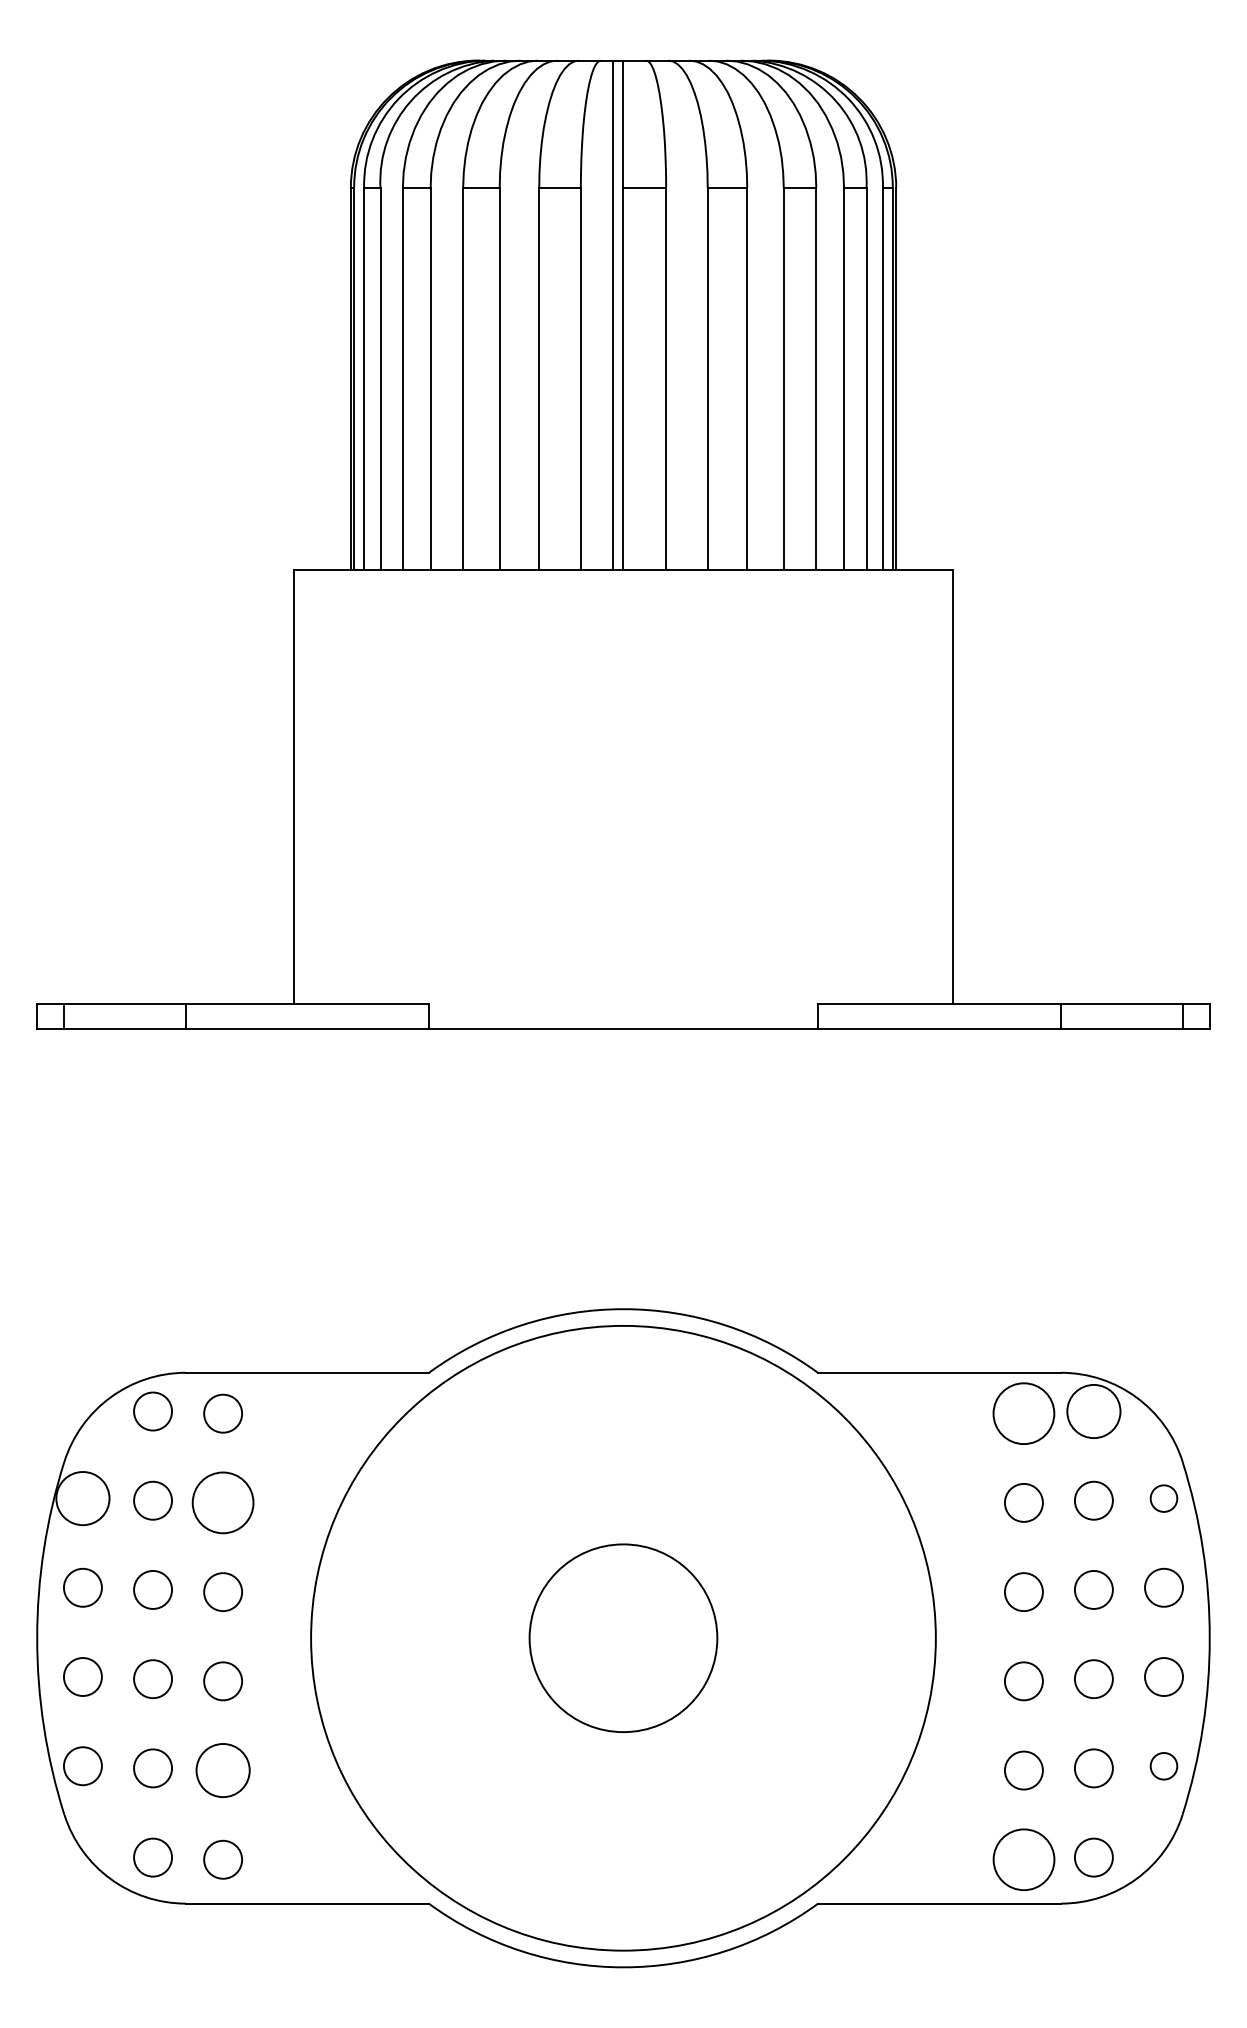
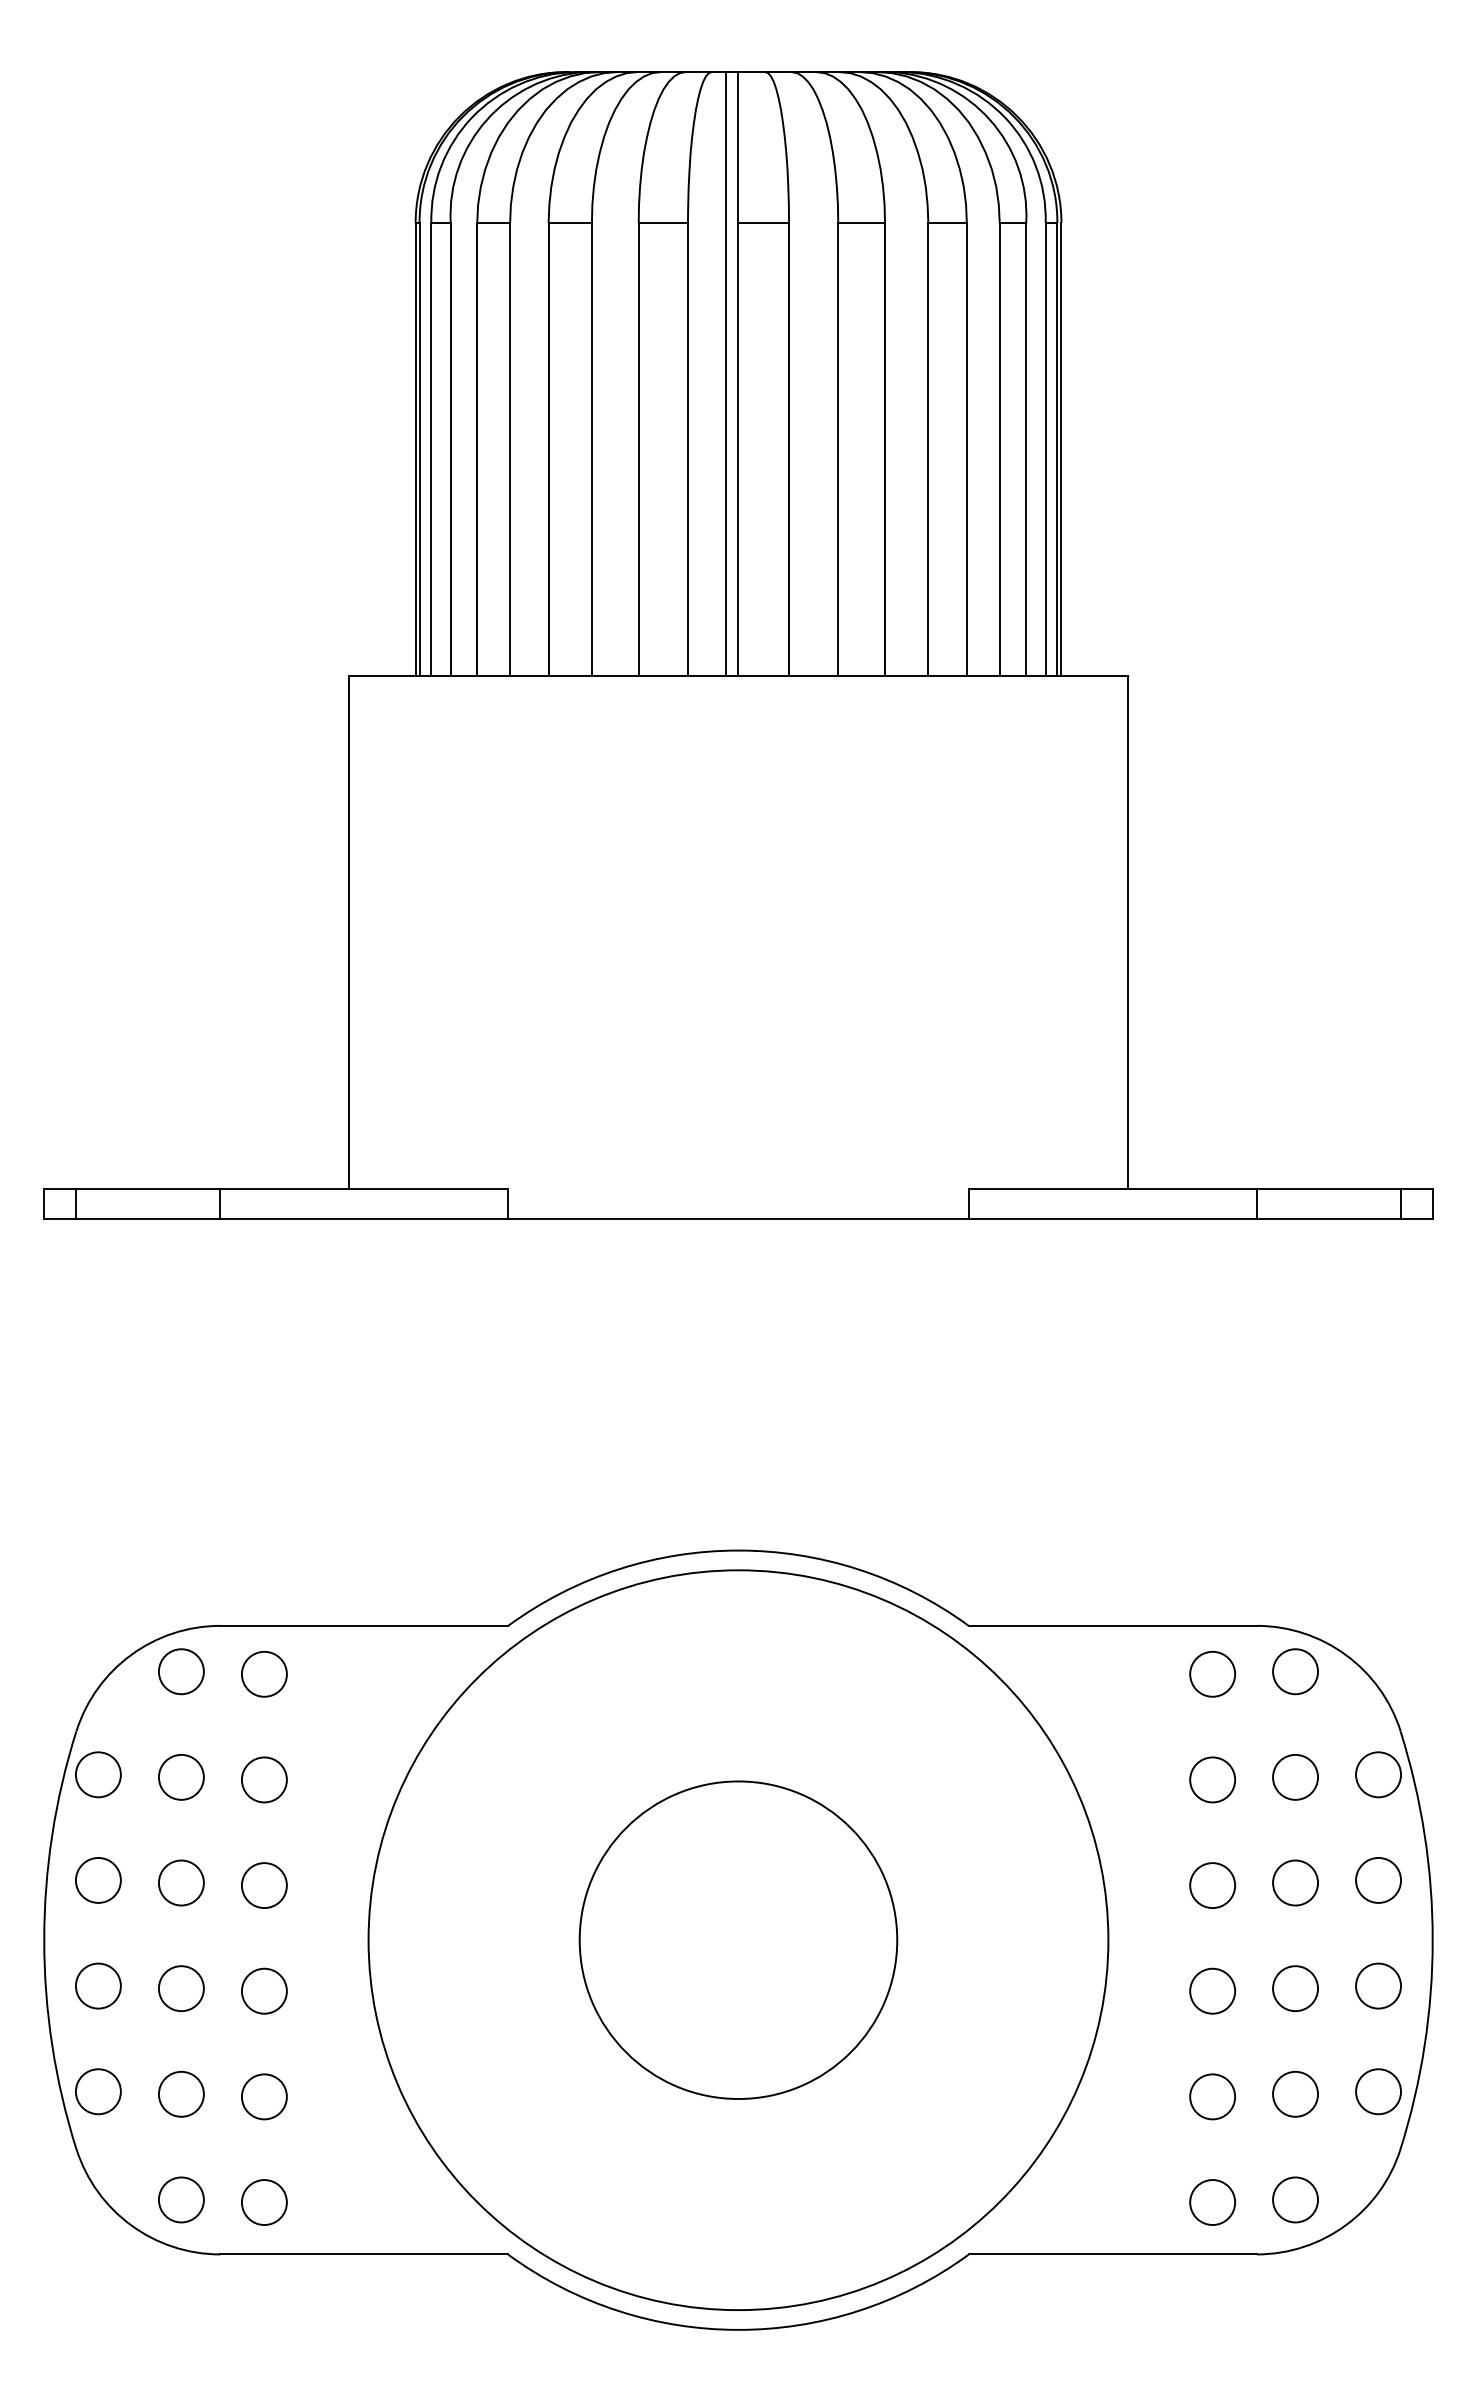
circle: (1093, 1411) -> (1295, 1671), size x0.71
circle: (1023, 1413) -> (1212, 1673), size x0.62
circle: (82, 1498) -> (97, 1774), size x0.71
circle: (1163, 1498) -> (1378, 1774), size x1.43
circle: (223, 1502) -> (264, 1779), size x0.62
circle: (623, 1637) -> (738, 1939), size x1.43
circle: (1163, 1766) -> (1378, 2091), size x1.43
circle: (222, 1770) -> (263, 2096), size x0.71
circle: (1023, 1859) -> (1212, 2202), size x0.62

